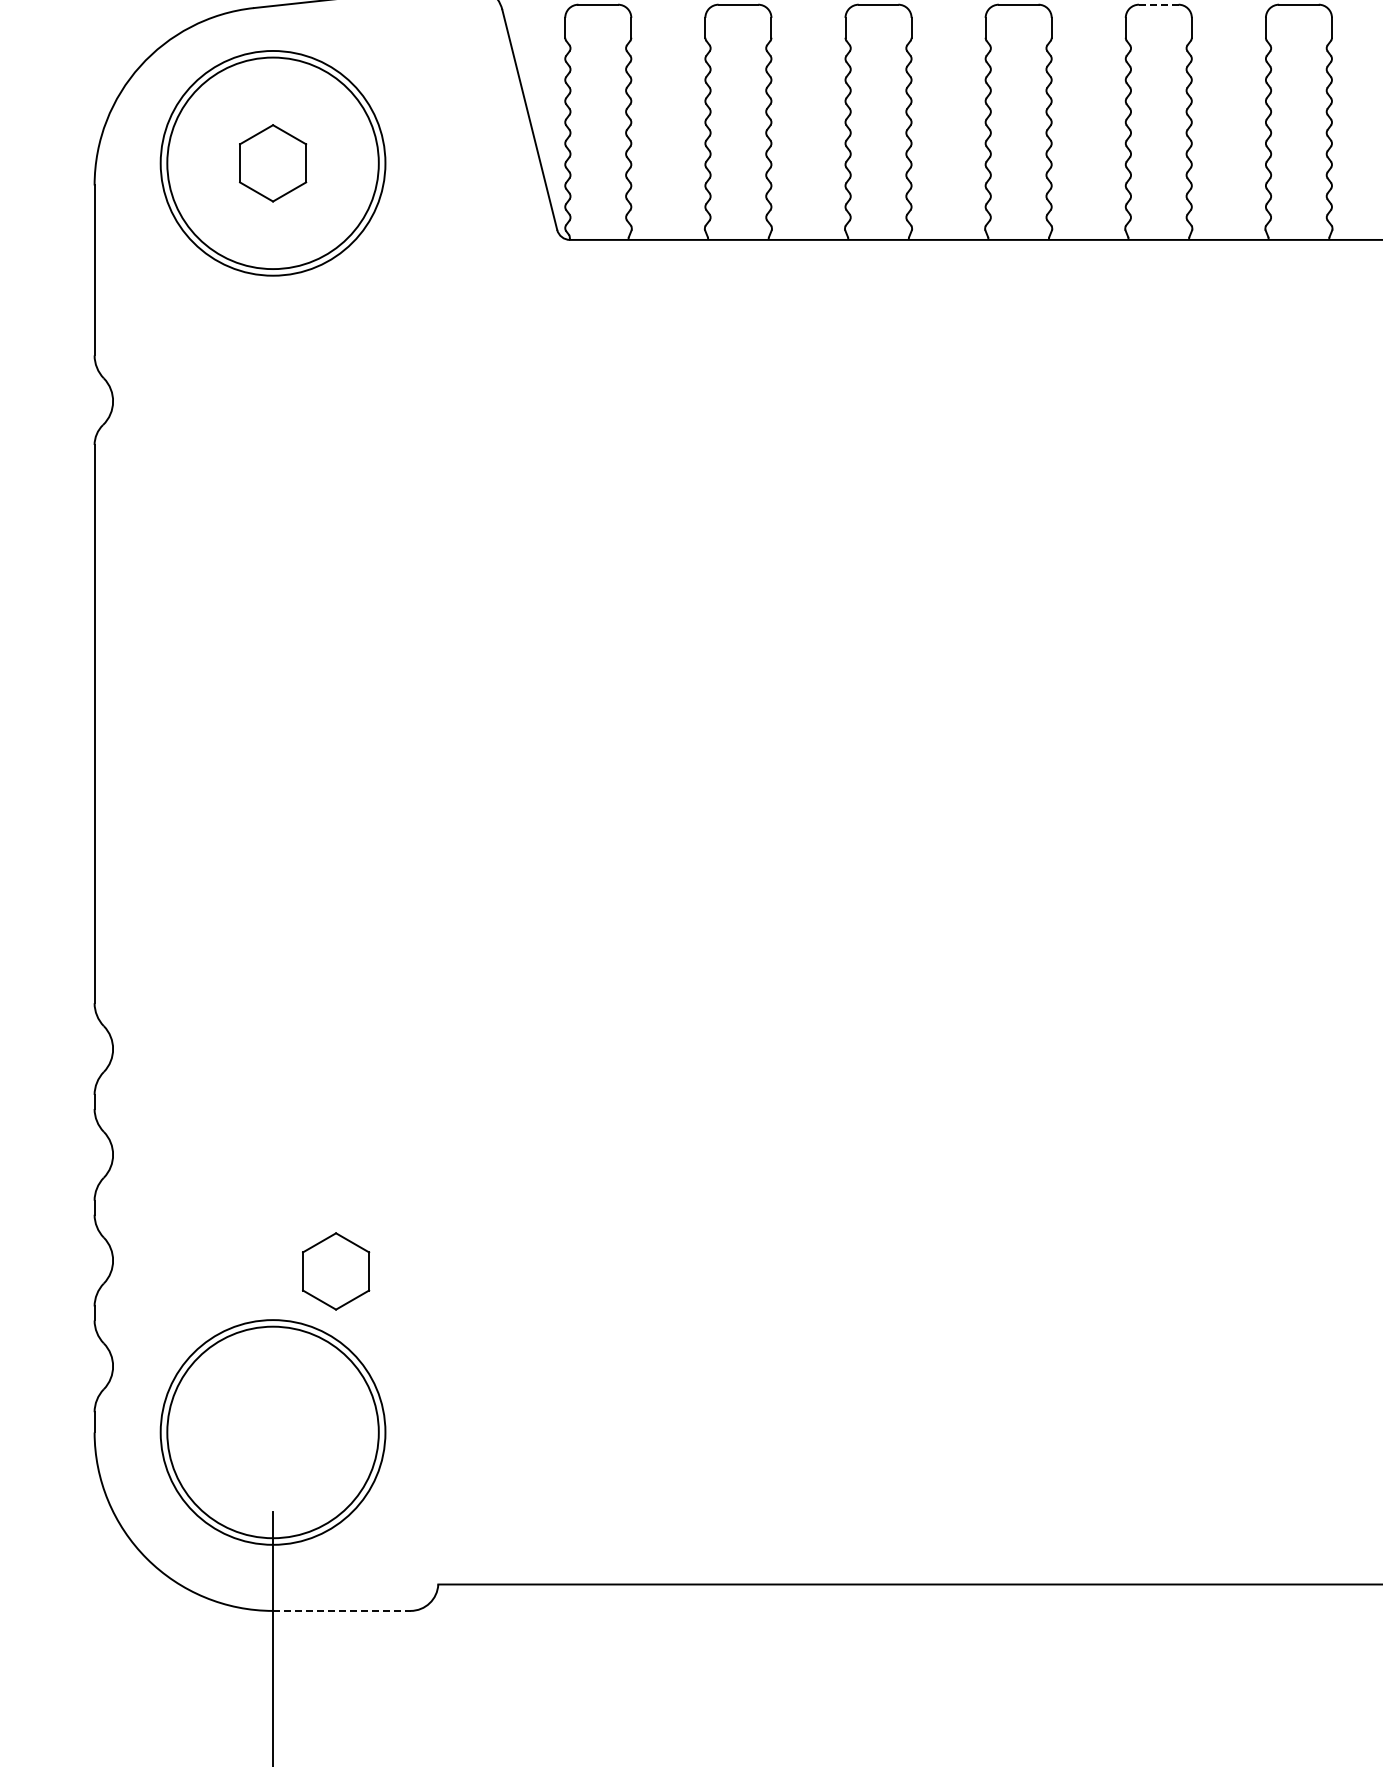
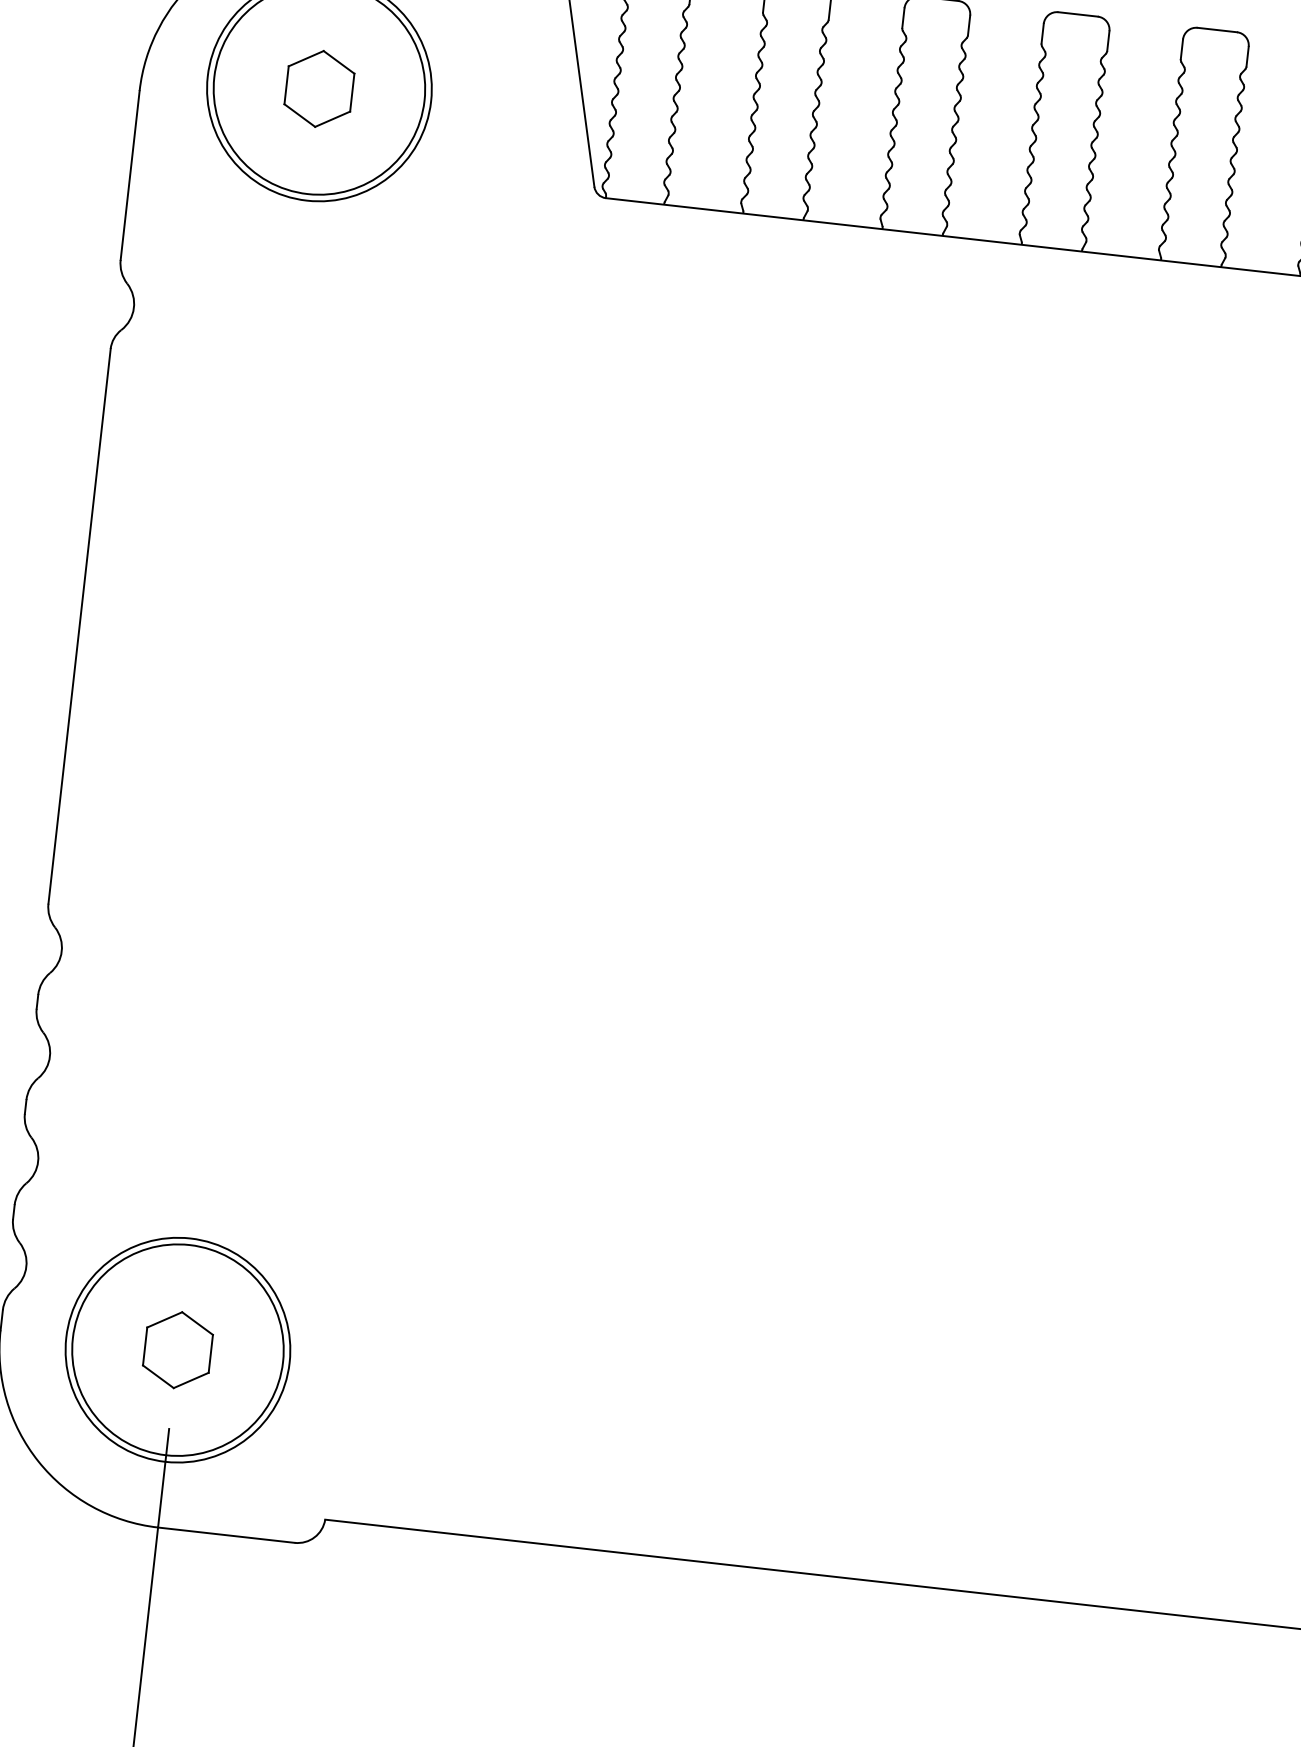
line: (1158, 4) -> (1217, 29), dashed -> solid
part: (336, 1271) -> (178, 1350), moved
line: (341, 1610) -> (226, 1534), dashed -> solid

